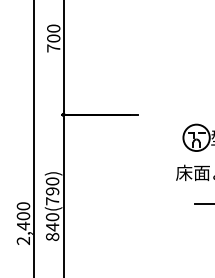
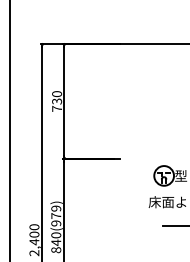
text: (52, 38) -> (56, 101), 700 -> 730
text: (52, 190) -> (56, 215), 840(790) -> 840(979)

